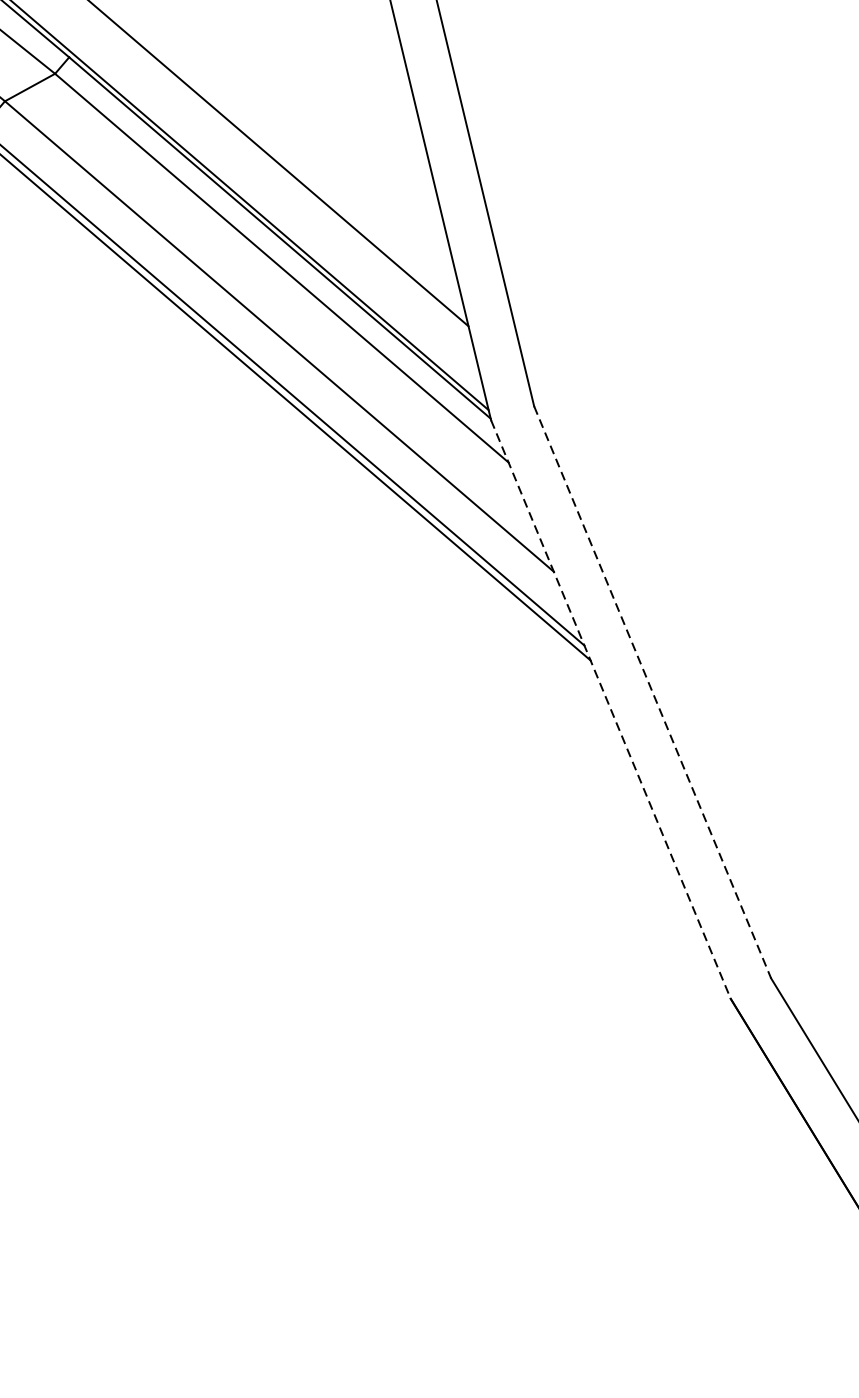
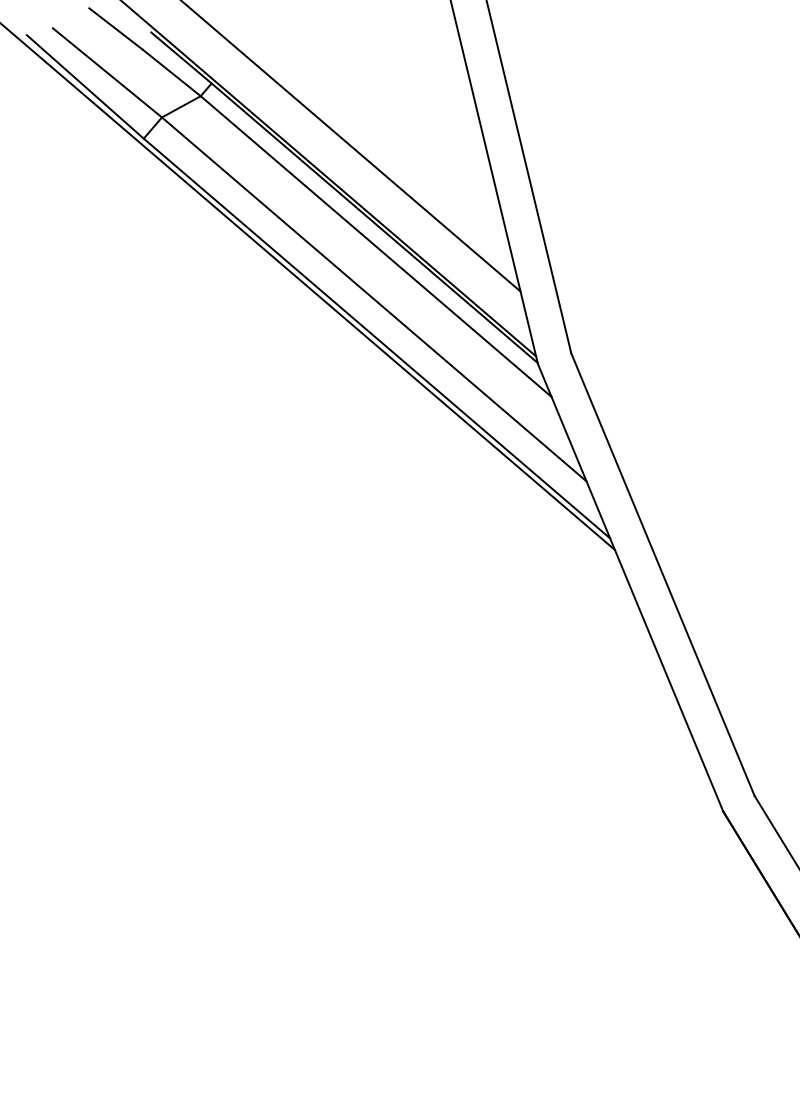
line: (653, 693) -> (663, 575), dashed -> solid
line: (610, 710) -> (630, 588), dashed -> solid

